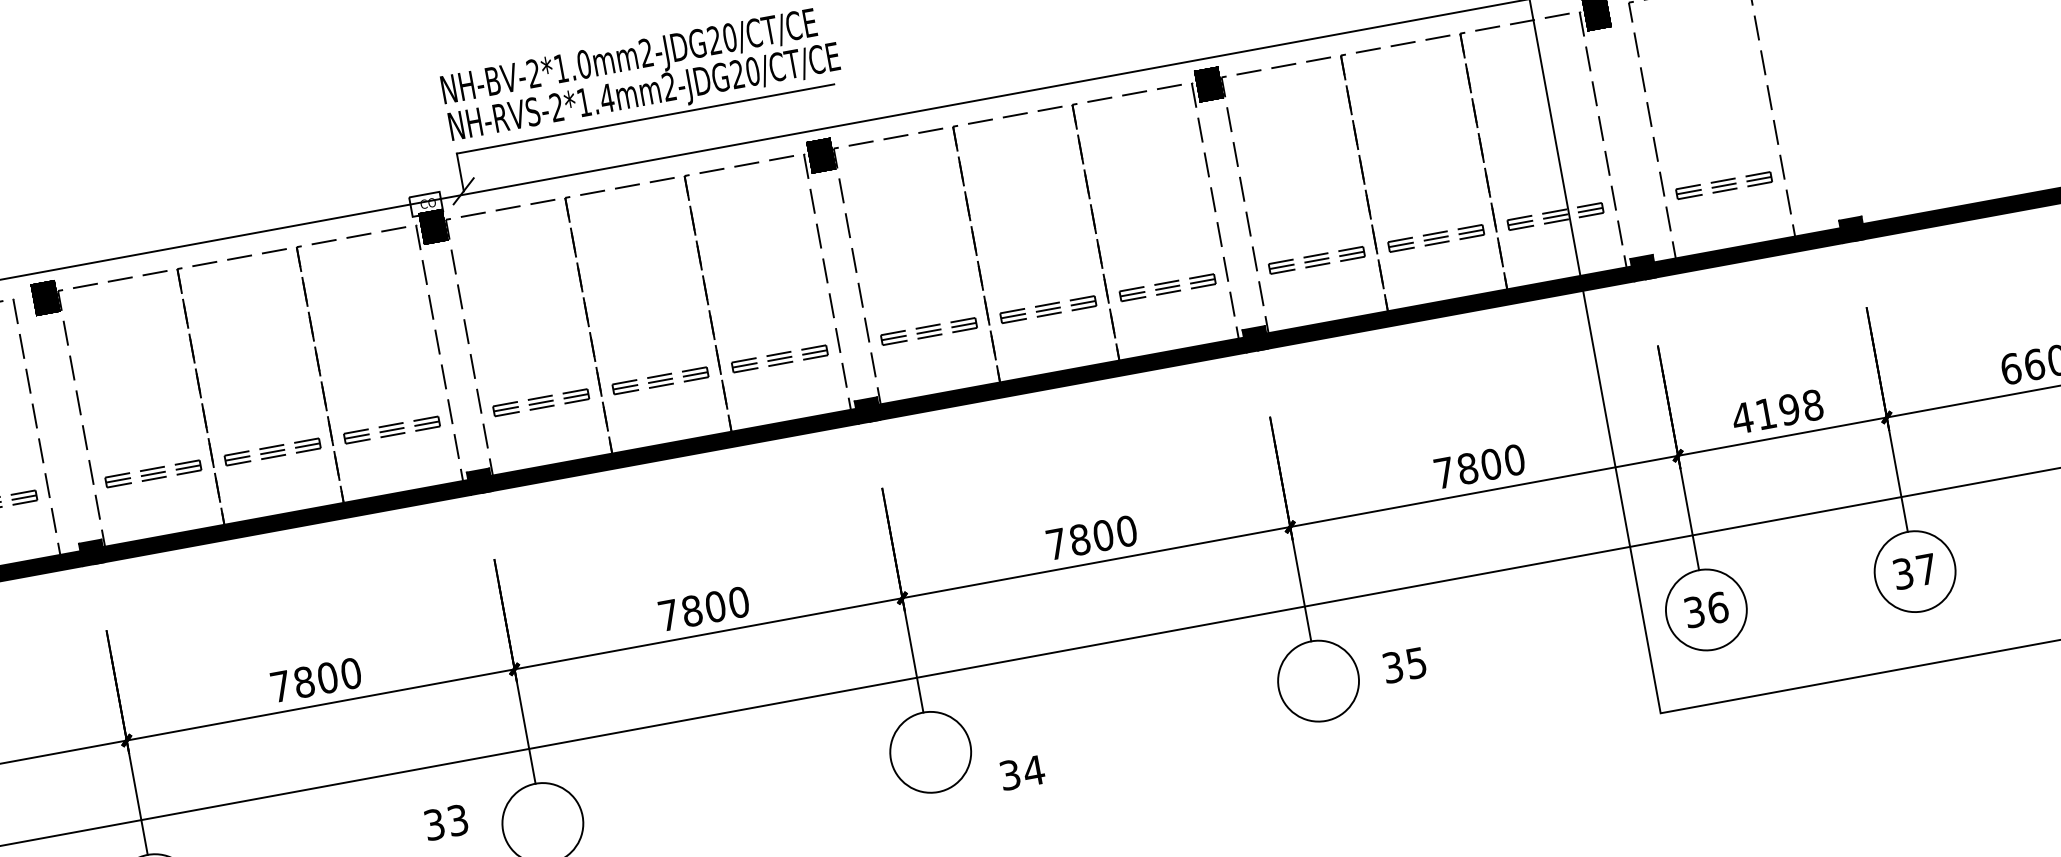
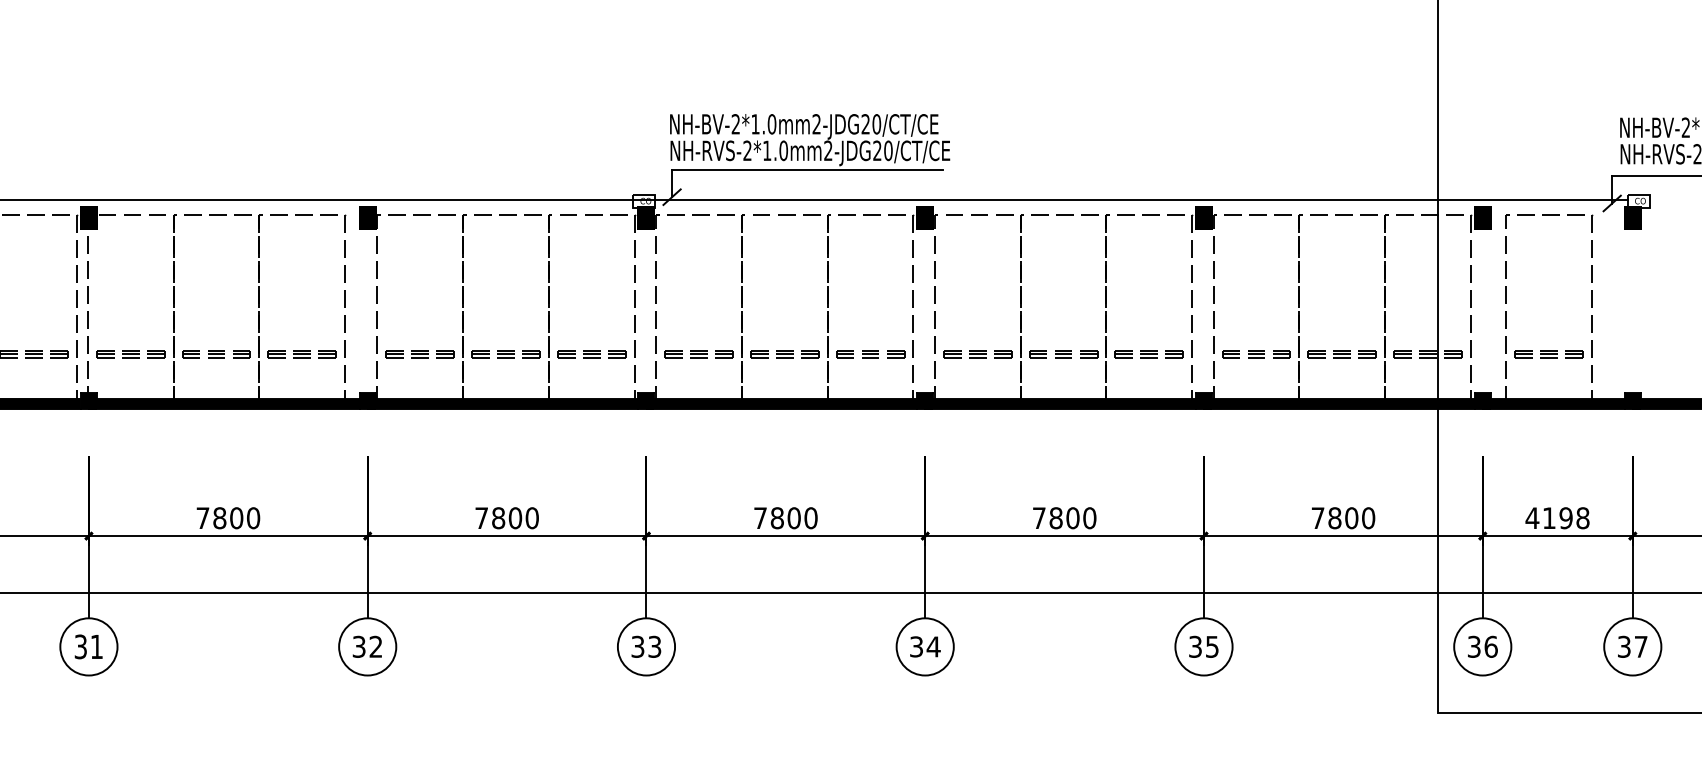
text: (606, 97) -> (783, 150), NH-RVS-2*1.4mm2-JDG20/CT/CE -> NH-RVS-2*1.0mm2-JDG20/CT/CE
text: (1404, 664) -> (1203, 646), moved
text: (1022, 772) -> (925, 646), moved
text: (446, 821) -> (646, 646), moved

